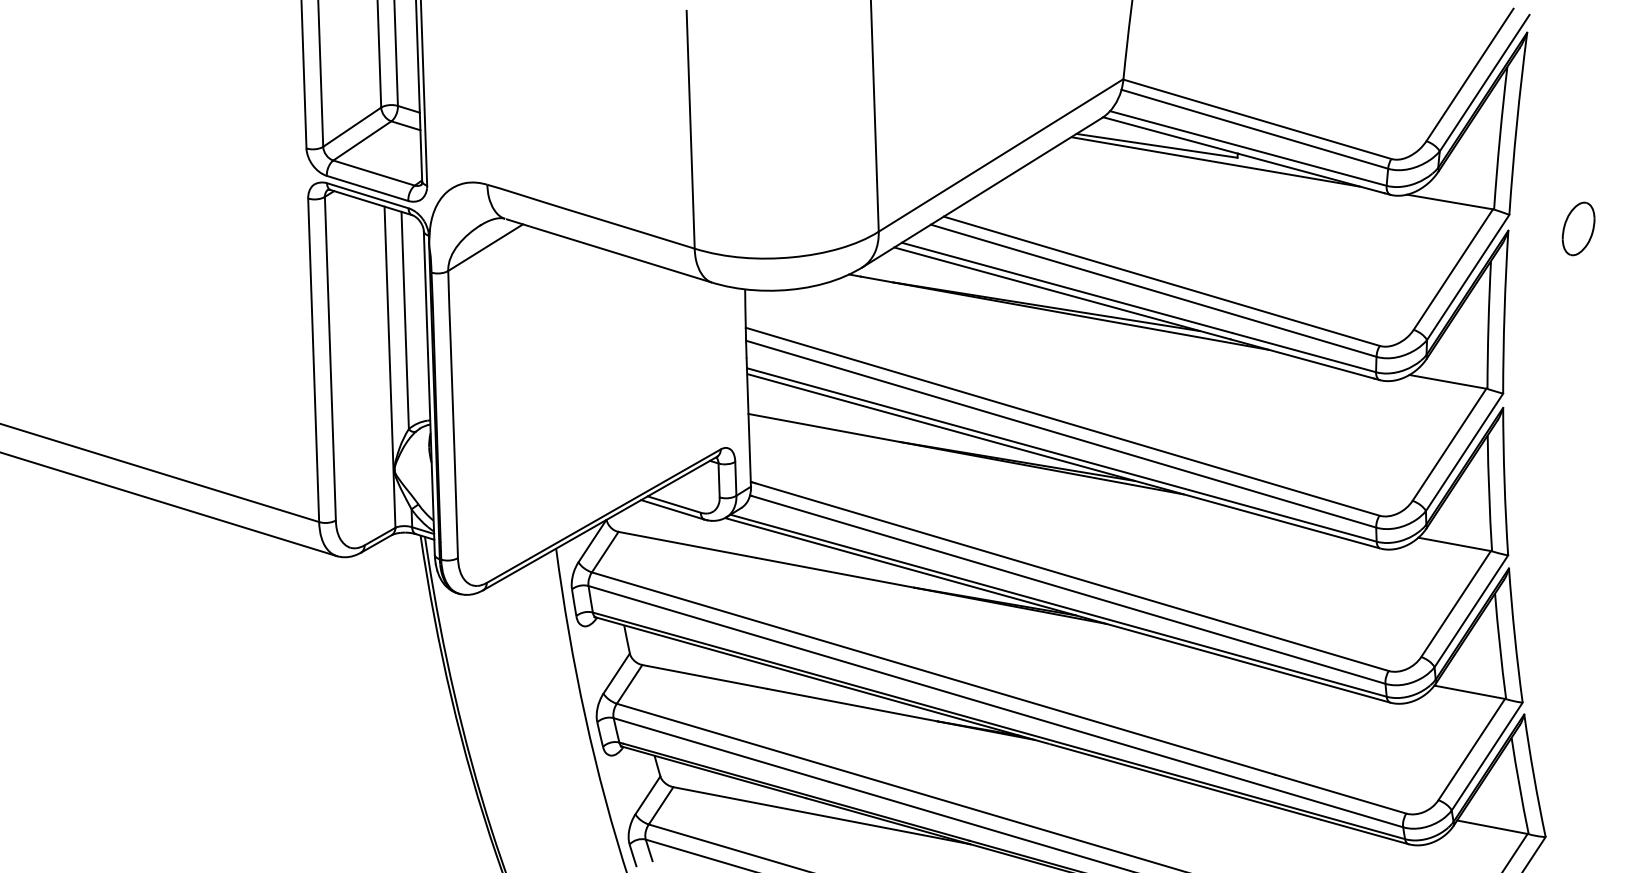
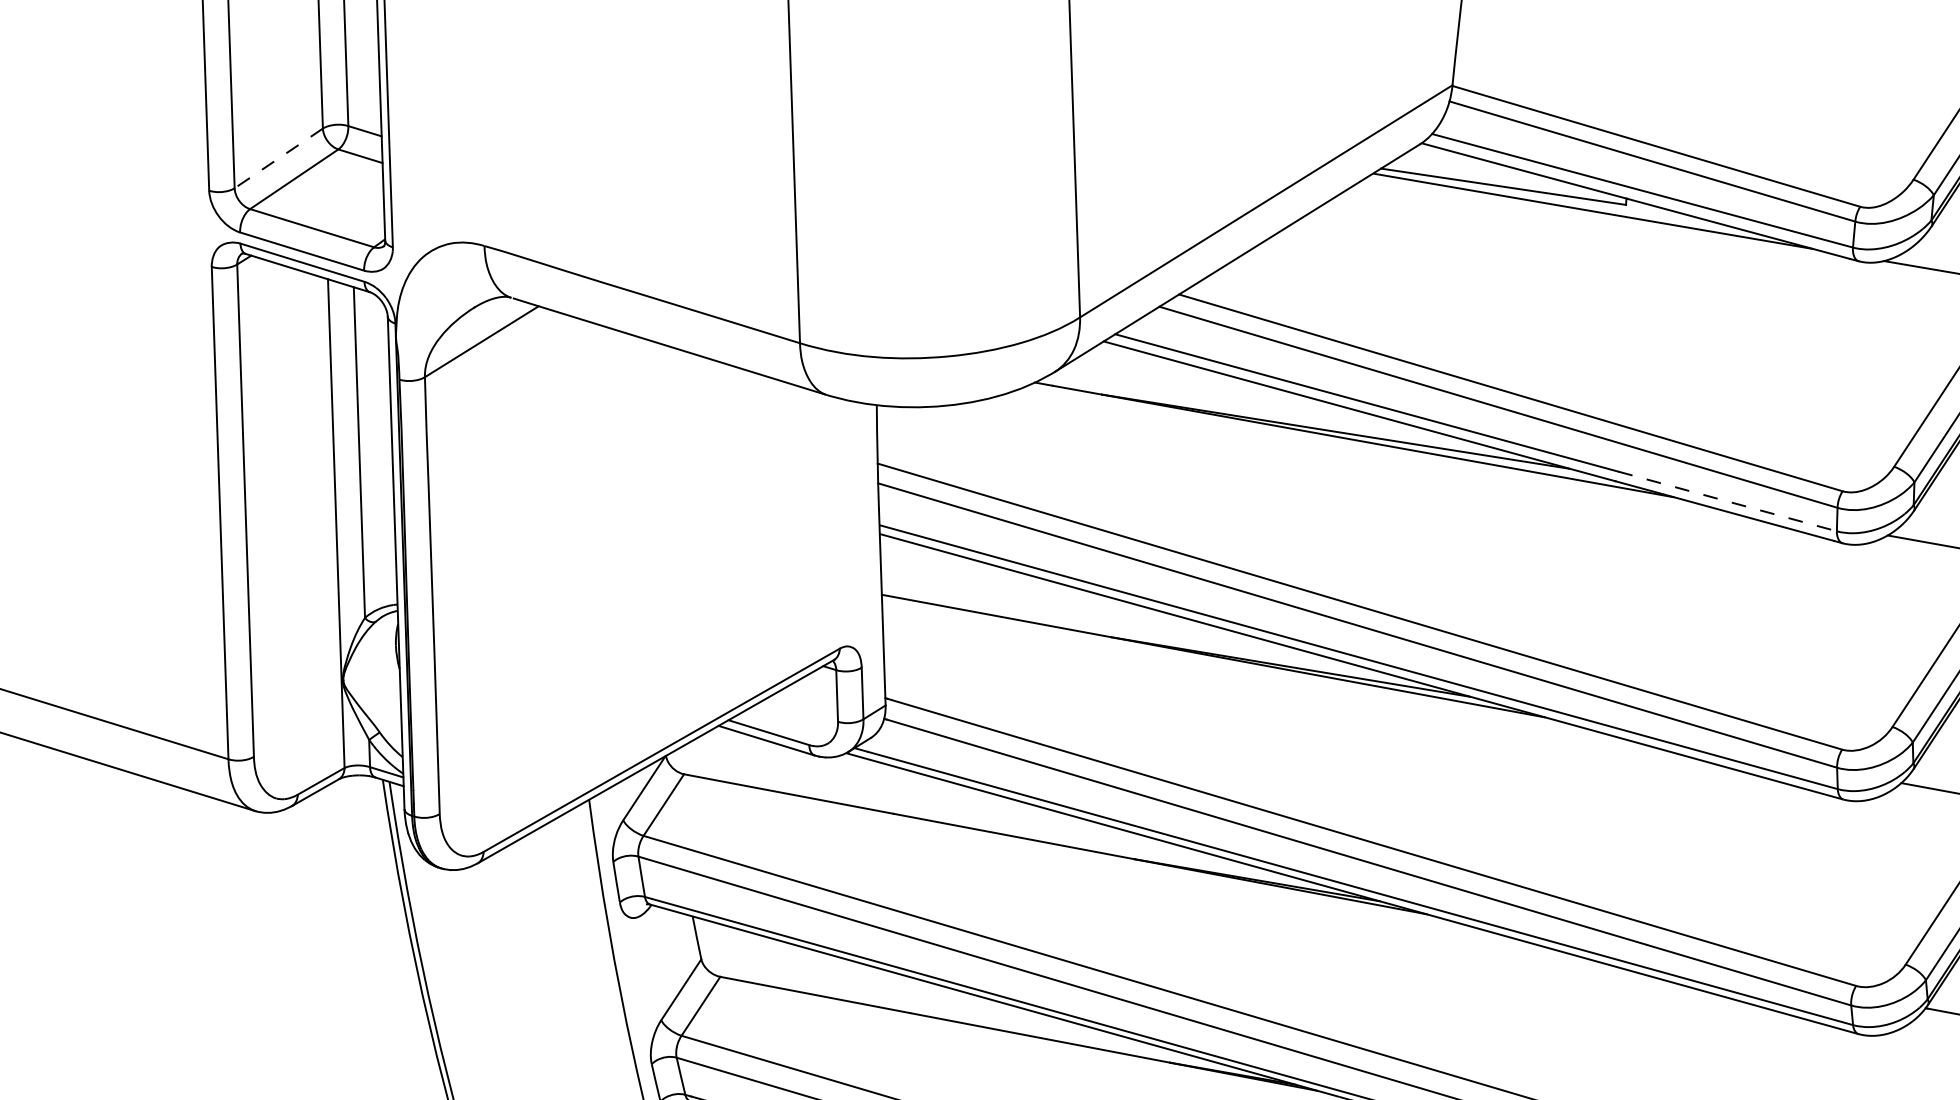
line: (352, 127) -> (279, 158), solid -> dashed
line: (1304, 352) -> (1727, 501), solid -> dashed

